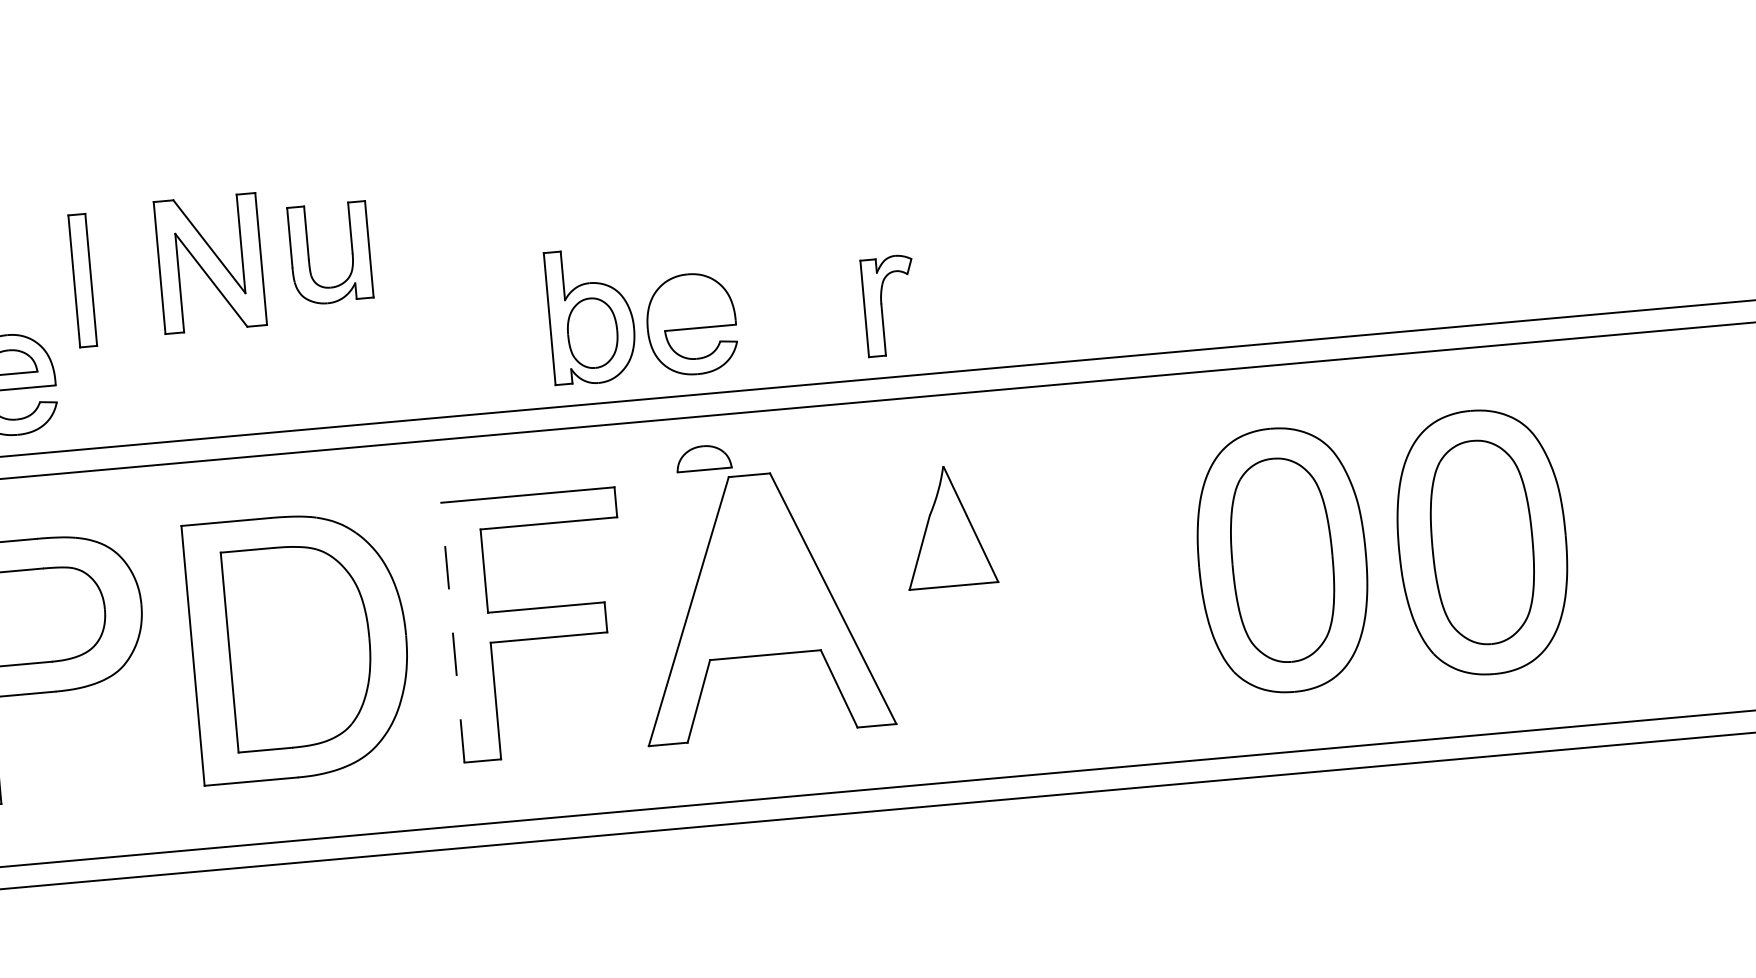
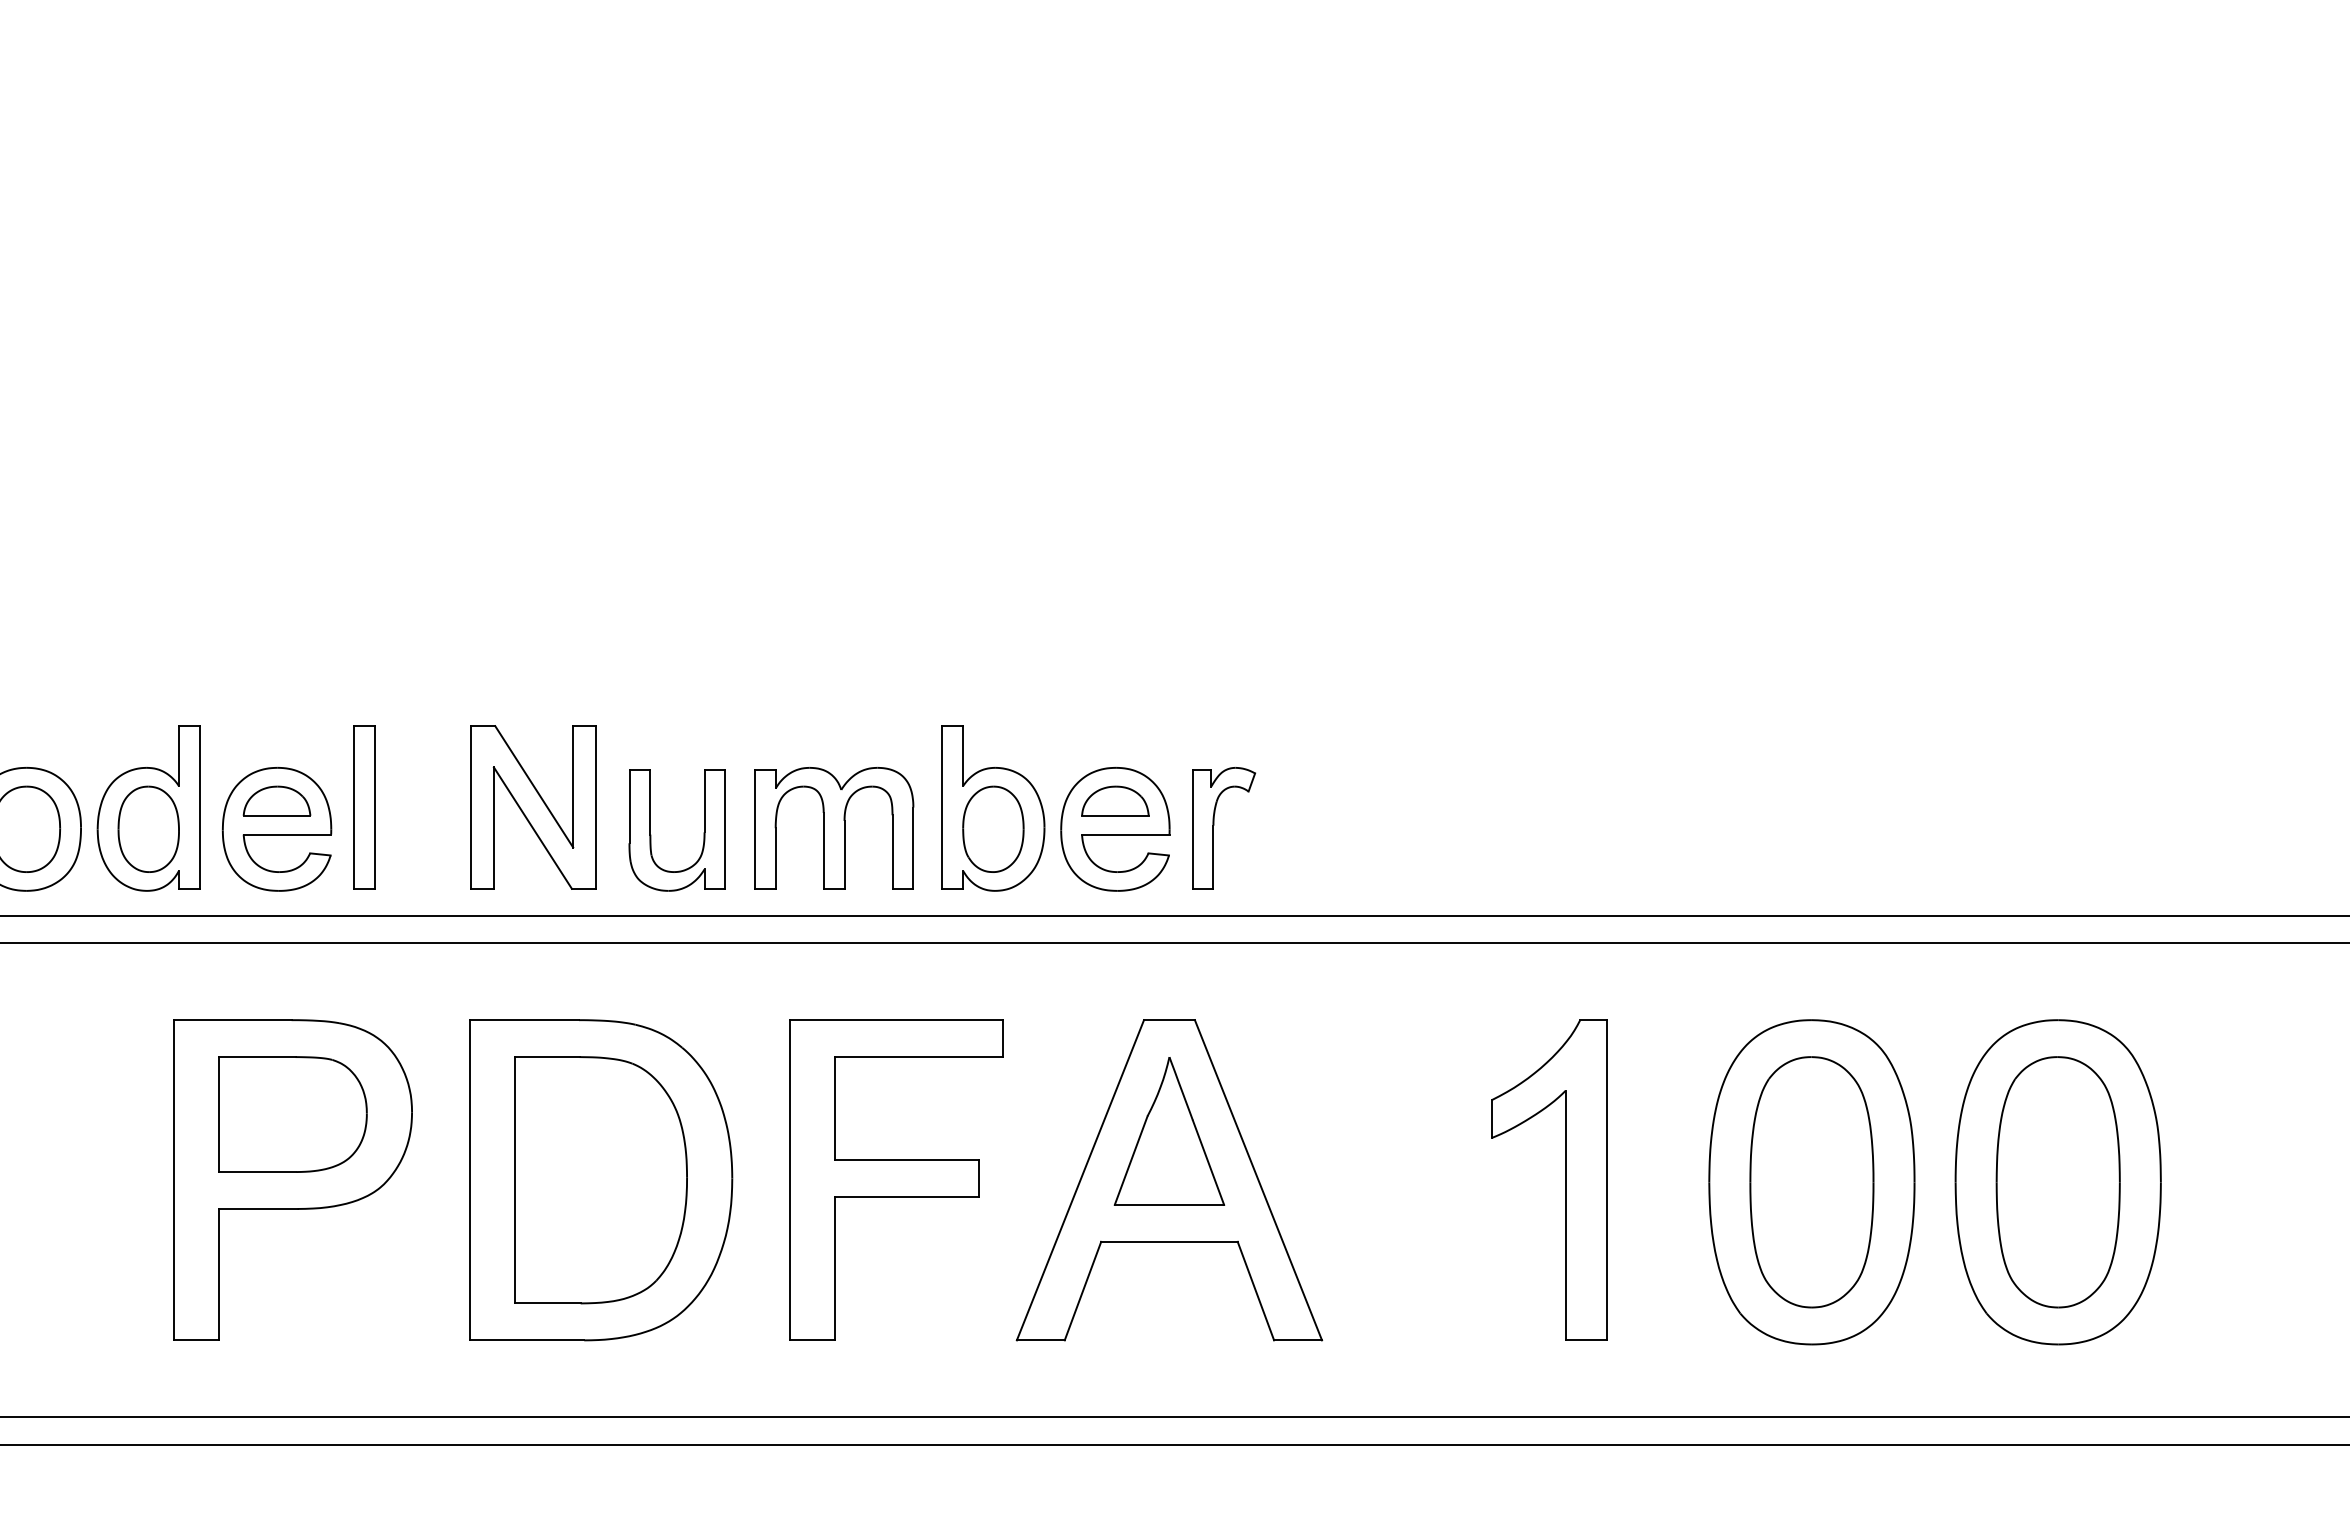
part: (309, 258) -> (651, 834), moved
part: (210, 263) -> (533, 807), moved
part: (82, 280) -> (364, 807), moved
part: (882, 304) -> (1214, 825), moved
part: (463, 344) -> (834, 828), added
part: (703, 457) -> (1115, 800), moved
part: (948, 526) -> (1169, 1131), moved
part: (1082, 575) -> (1565, 1179), added
line: (452, 632) -> (789, 1179), dashed -> solid

